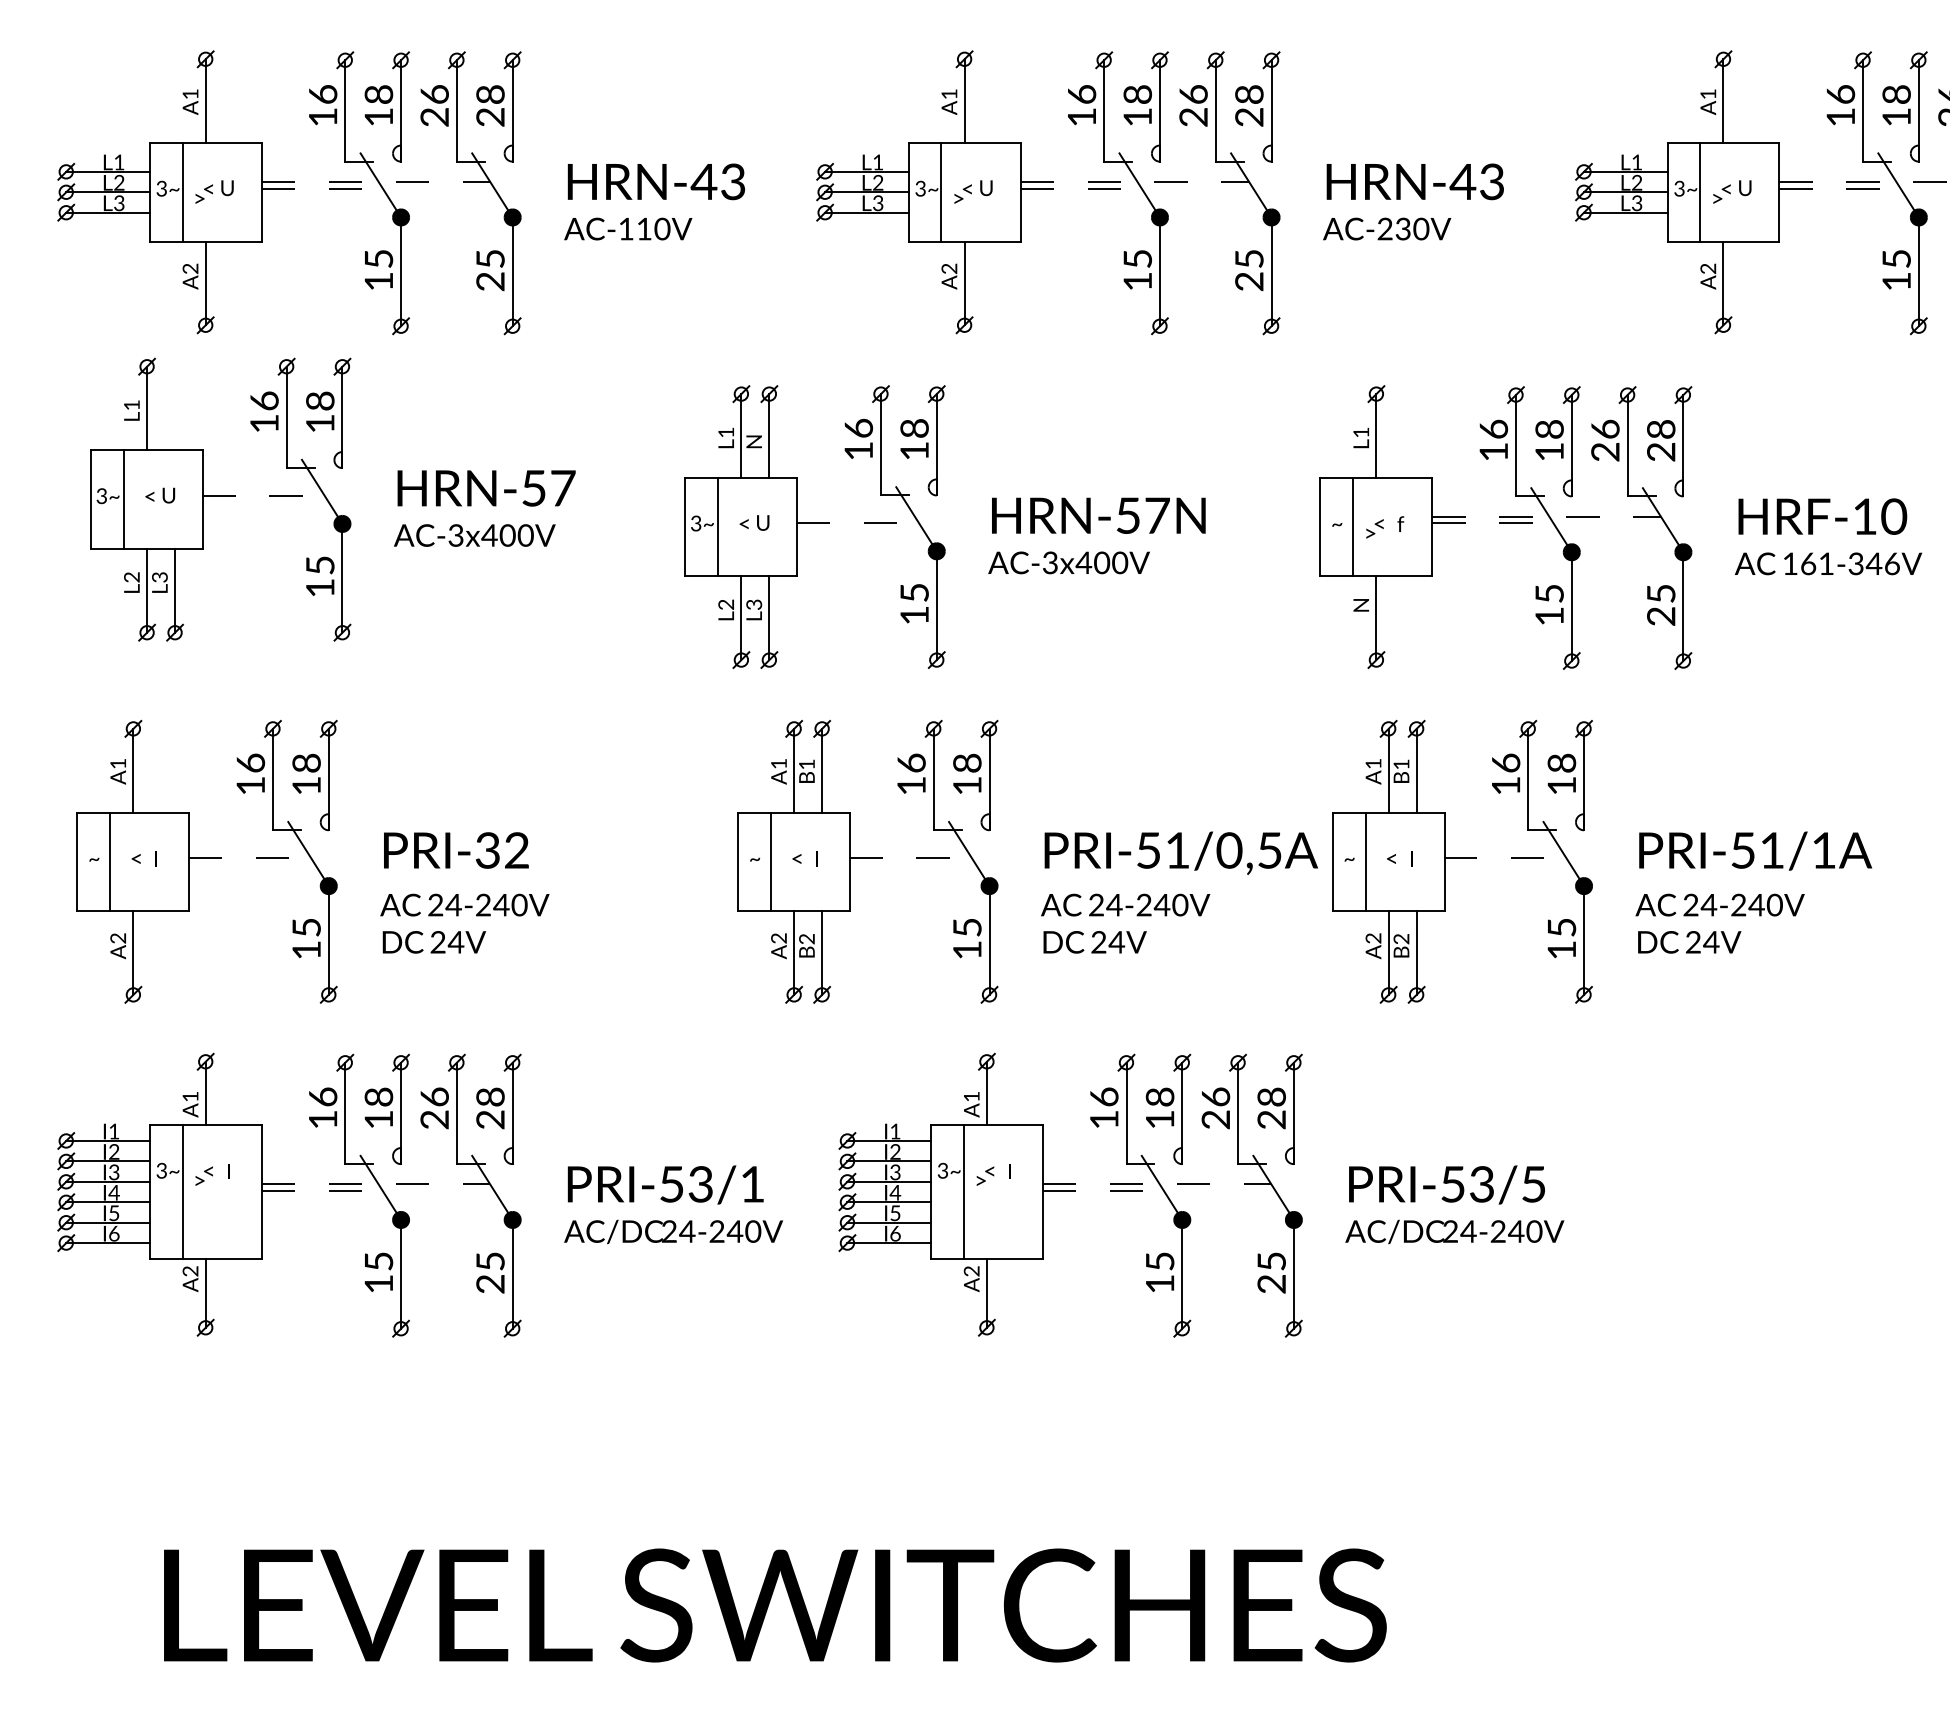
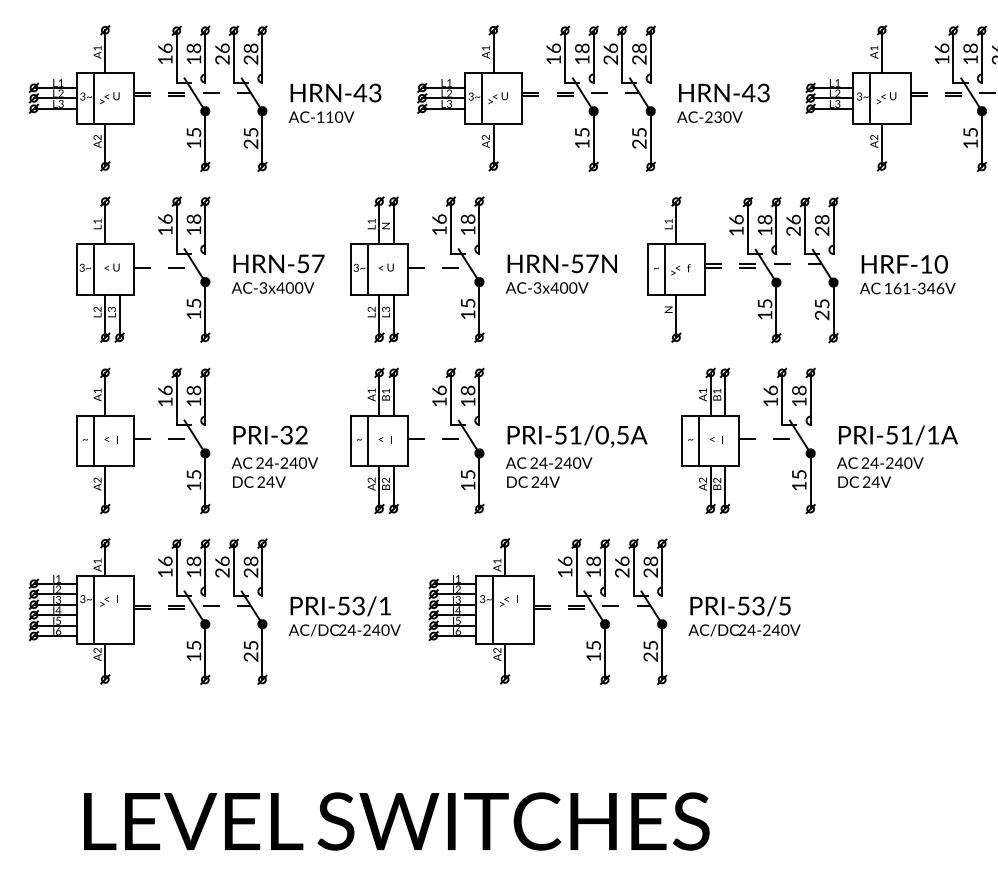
part: (333, 499) -> (200, 269), moved
part: (1634, 516) -> (808, 264), moved
part: (313, 860) -> (197, 440), moved
part: (1044, 860) -> (507, 440), moved

